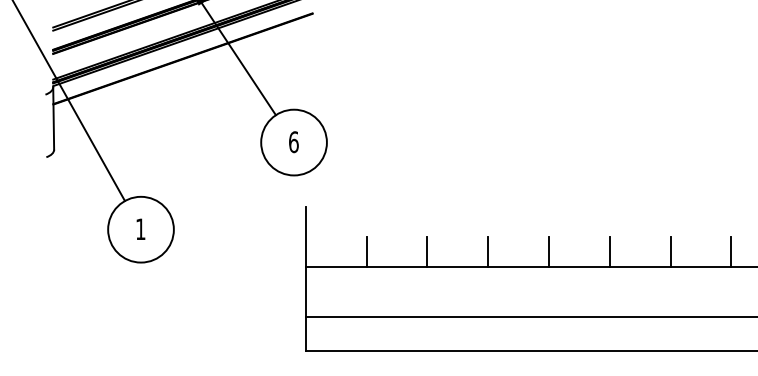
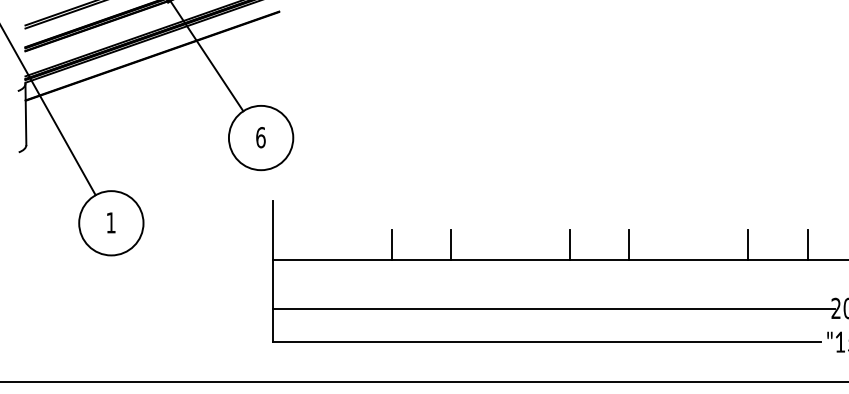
line: (367, 252) -> (332, 245), removed
line: (548, 252) -> (510, 245), removed
line: (730, 252) -> (688, 245), removed

